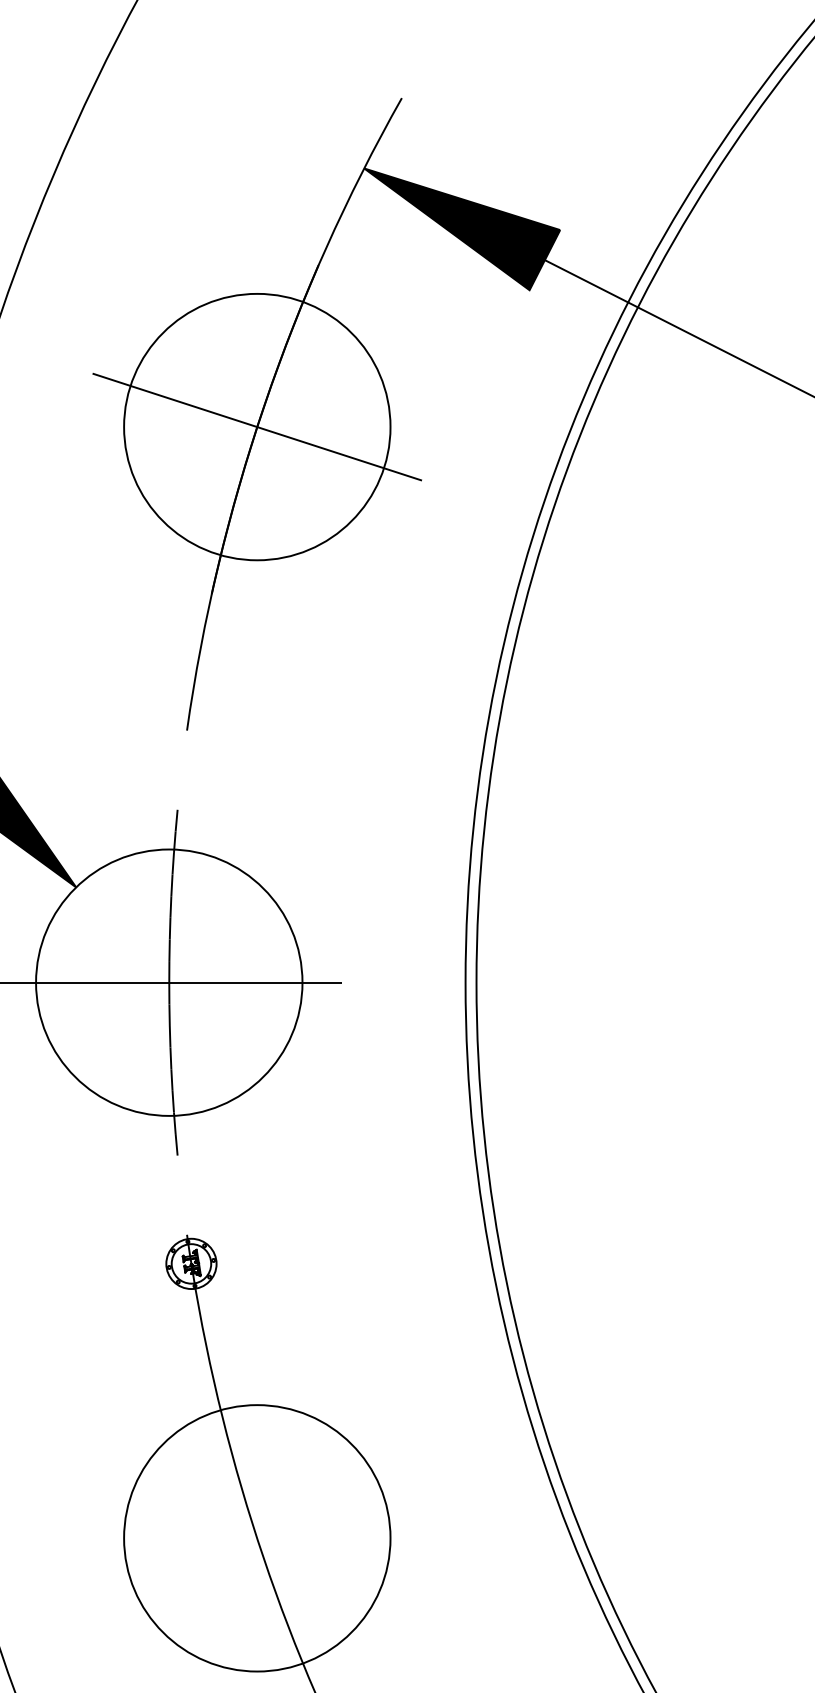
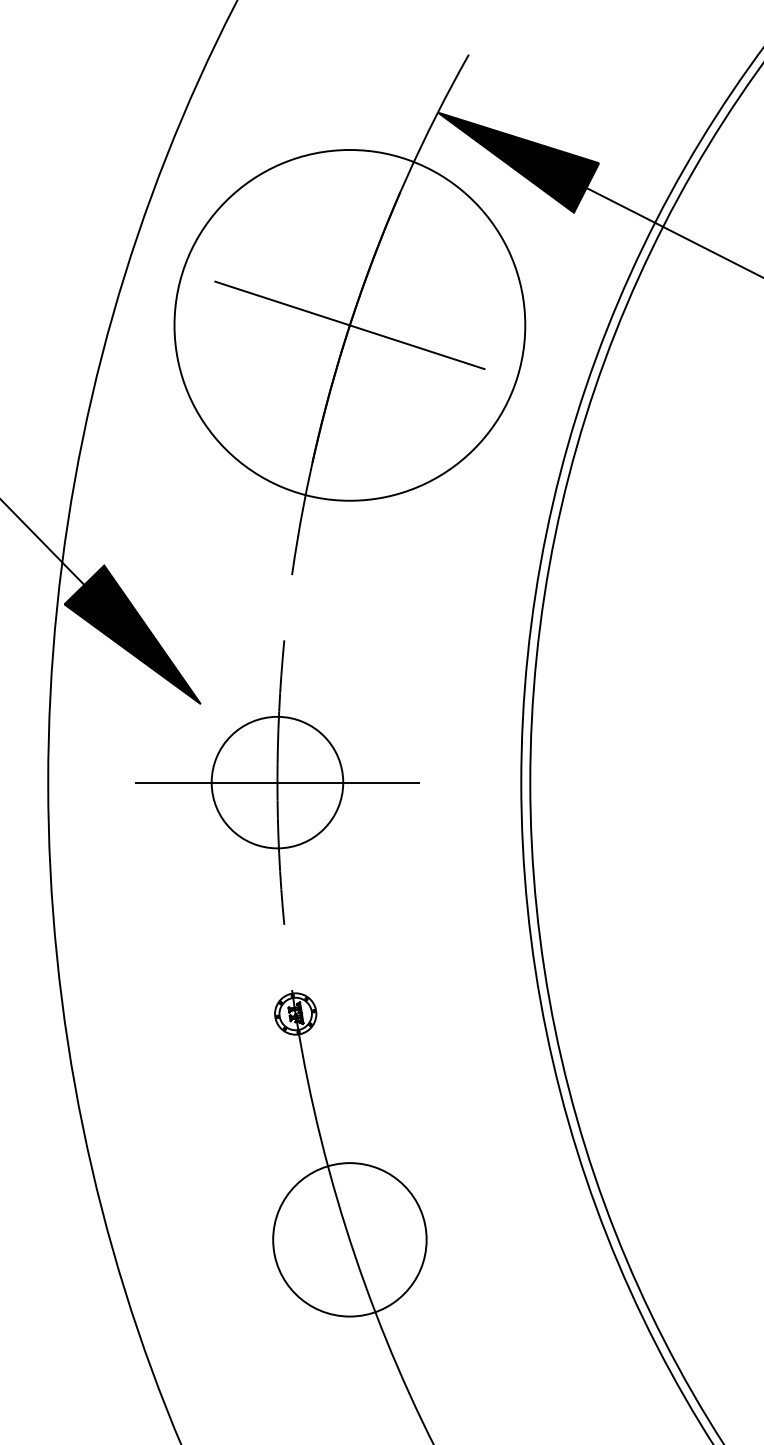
circle: (256, 427) -> (349, 325), size x1.6
circle: (169, 982) -> (277, 782), size x0.6
circle: (256, 1537) -> (349, 1239), size x0.7

